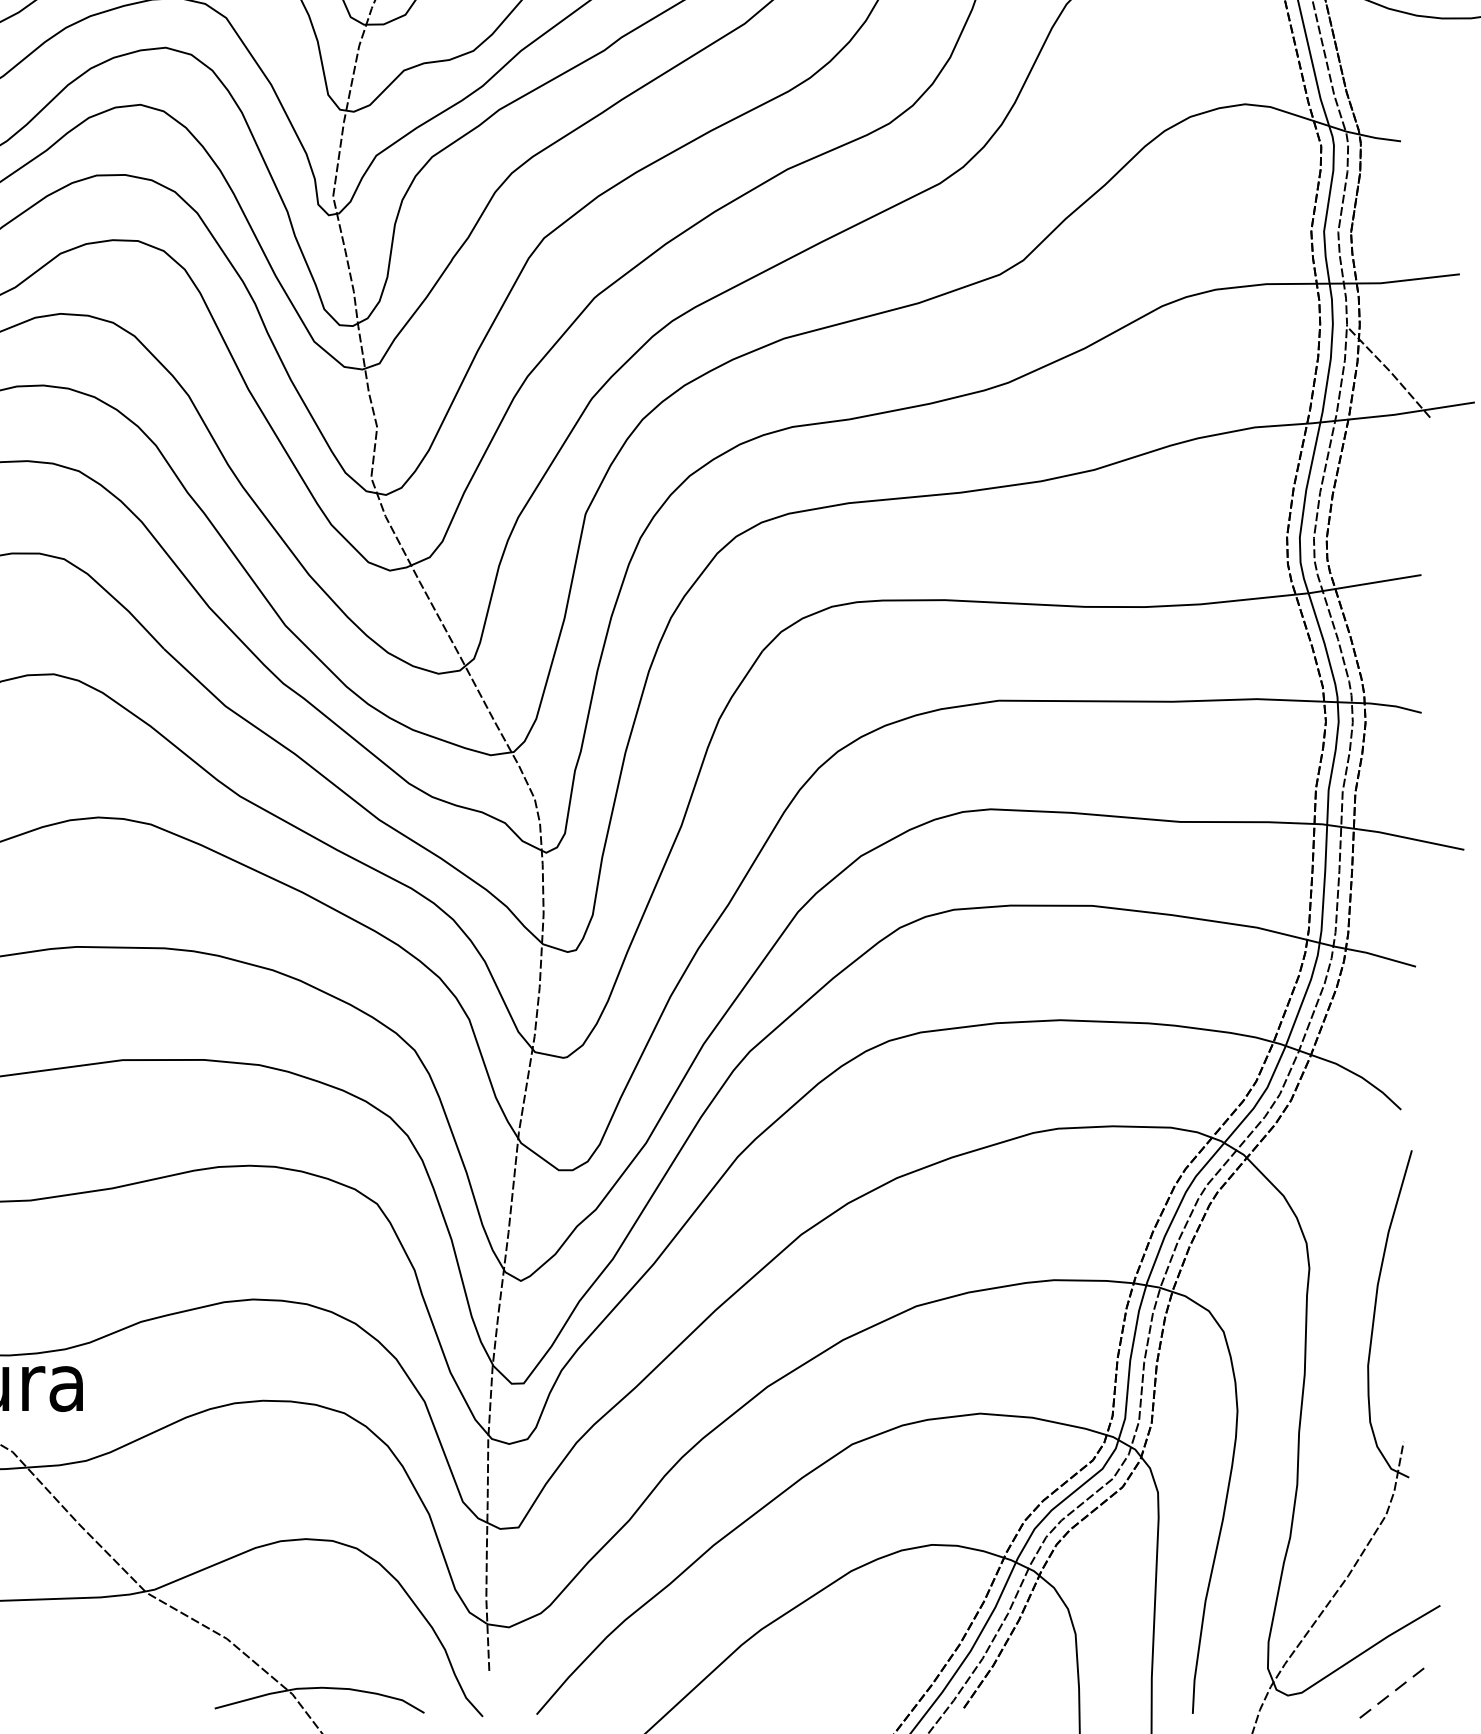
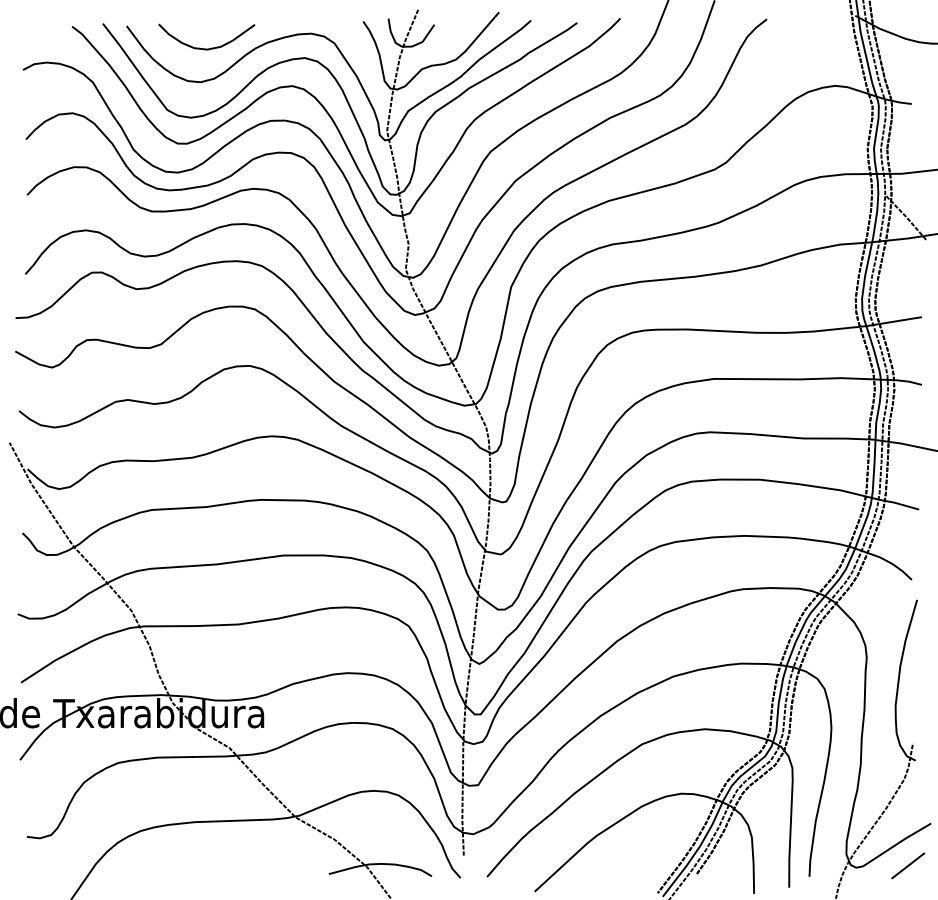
line: (1394, 1691) -> (908, 865), dashed -> solid

